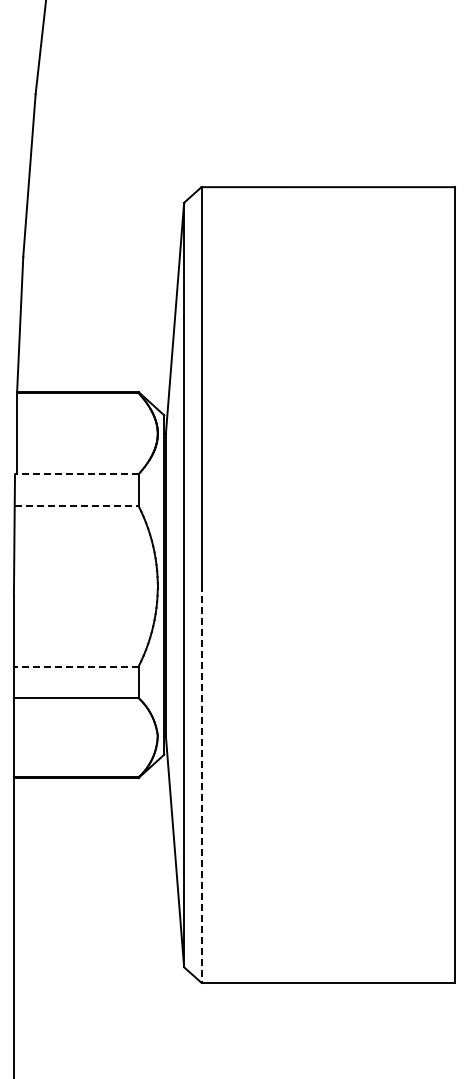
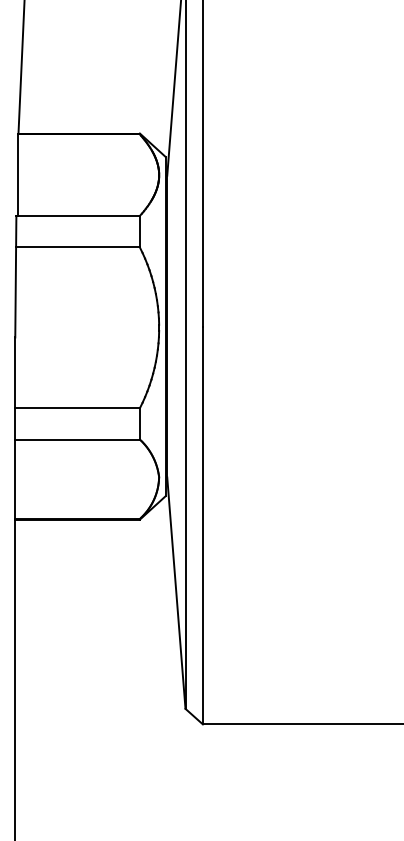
line: (76, 474) -> (77, 216), dashed -> solid
line: (77, 505) -> (78, 247), dashed -> solid
line: (75, 666) -> (76, 408), dashed -> solid
line: (201, 783) -> (202, 525), dashed -> solid

